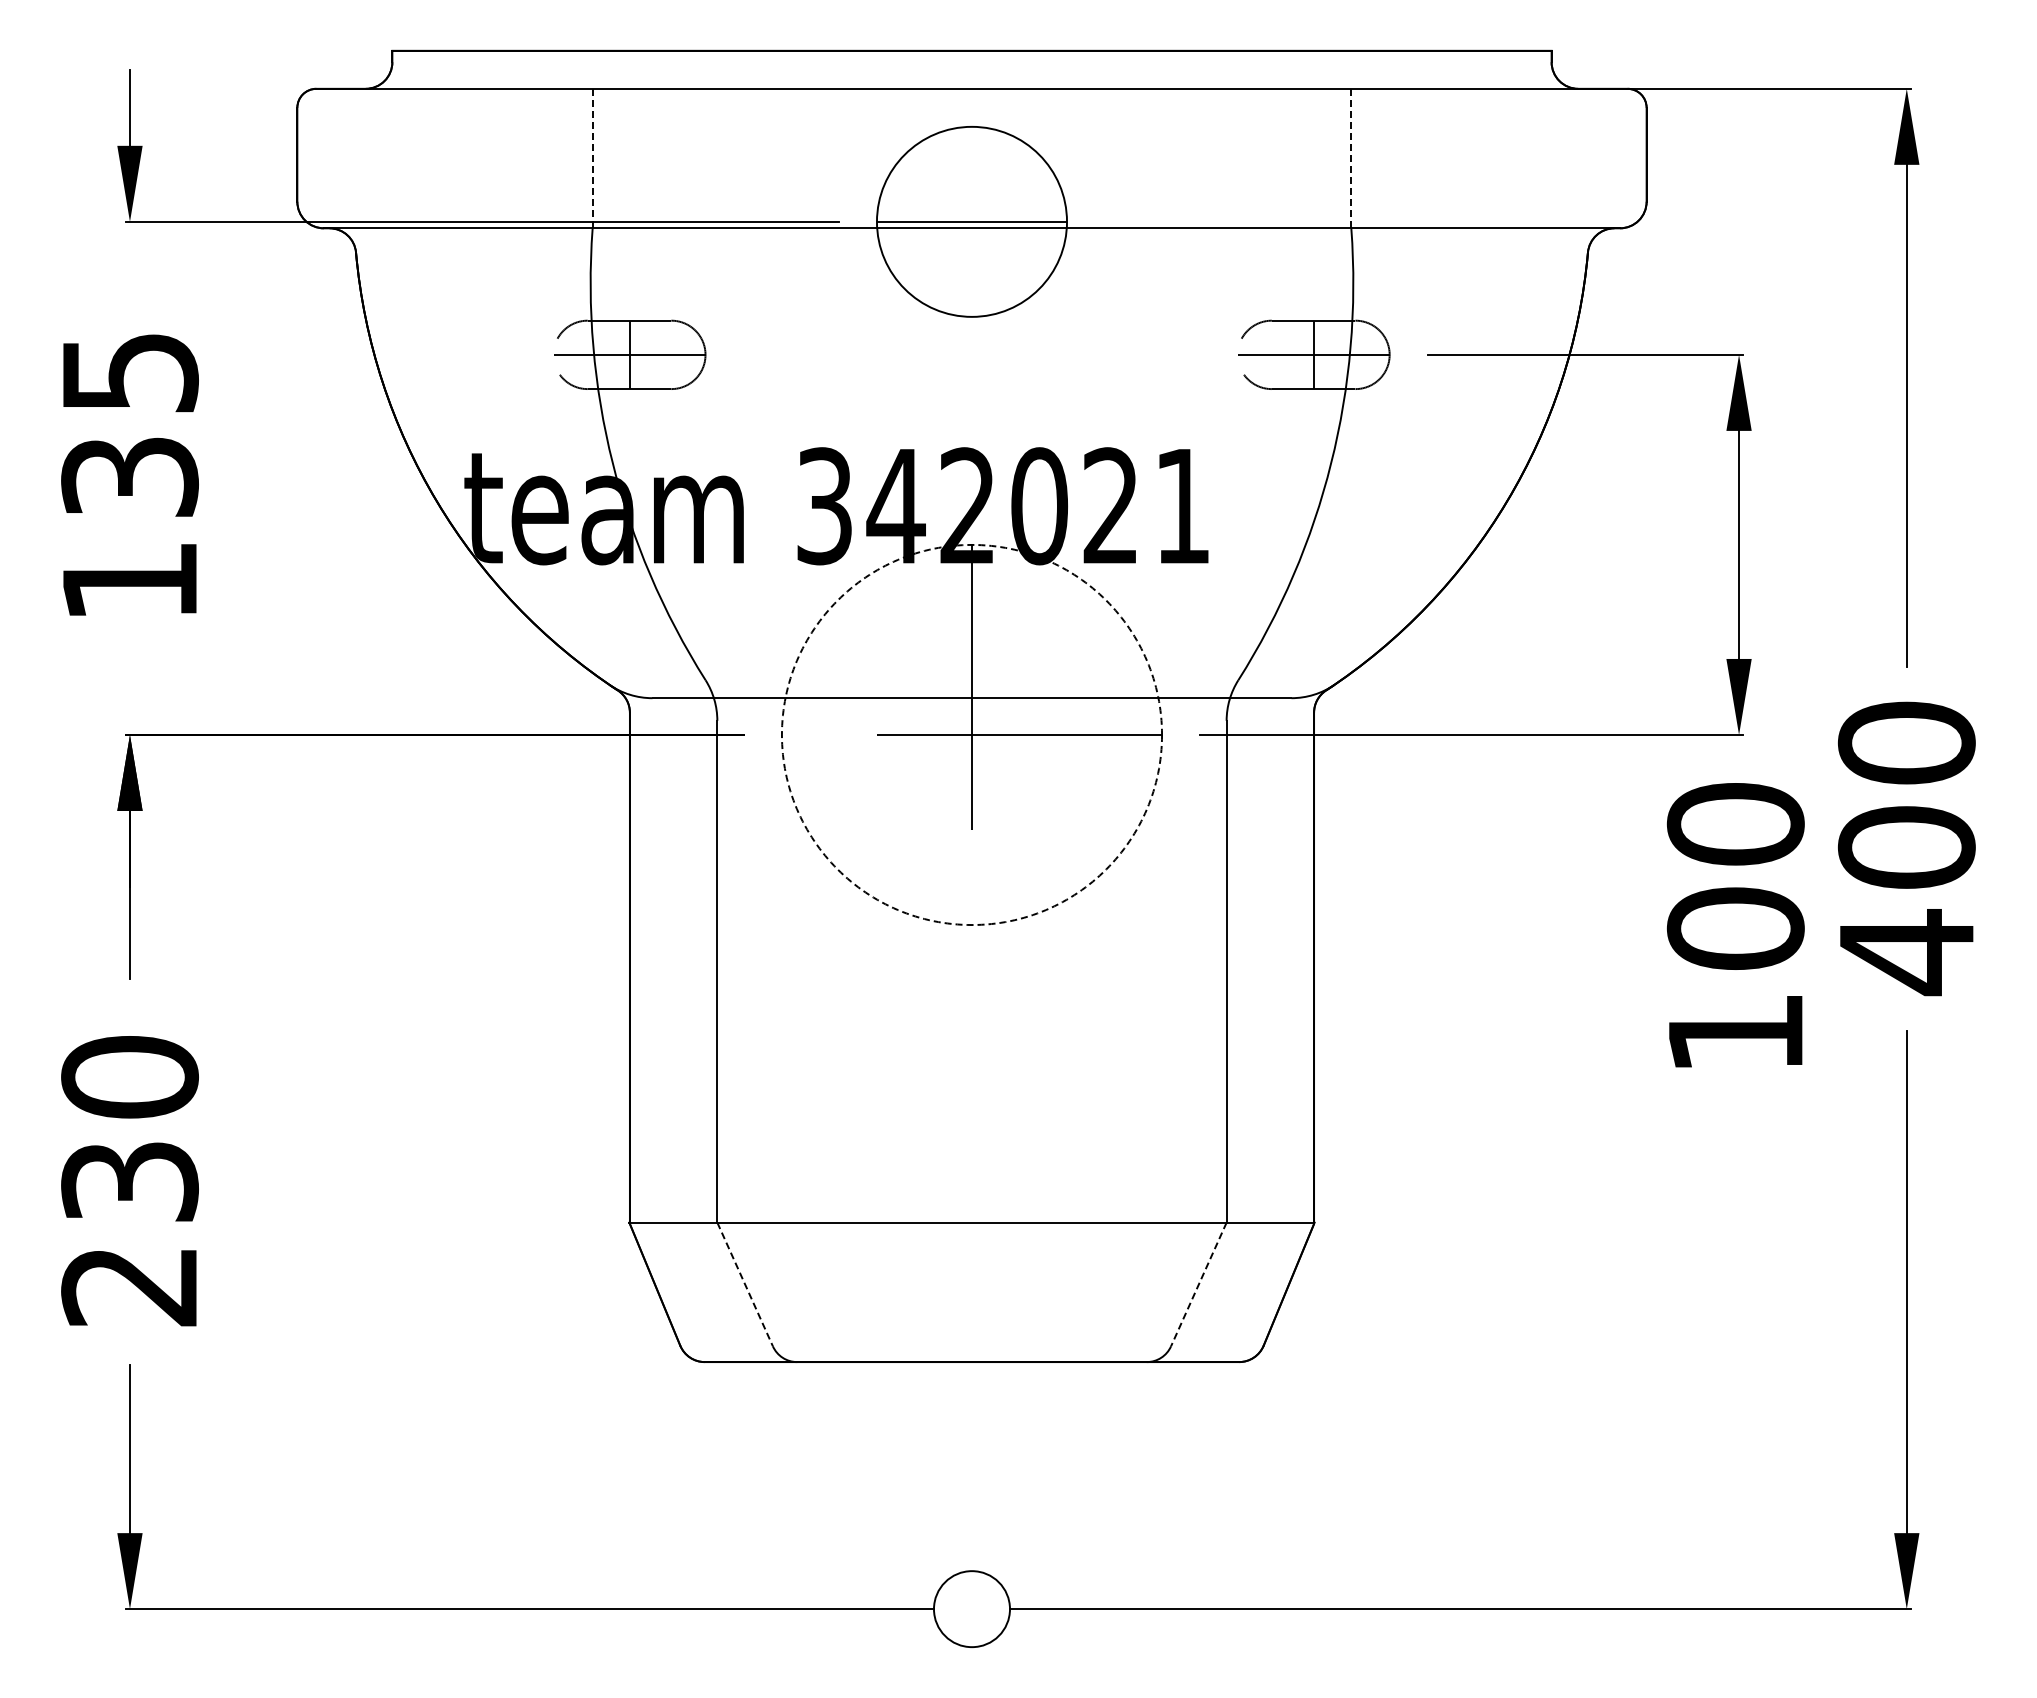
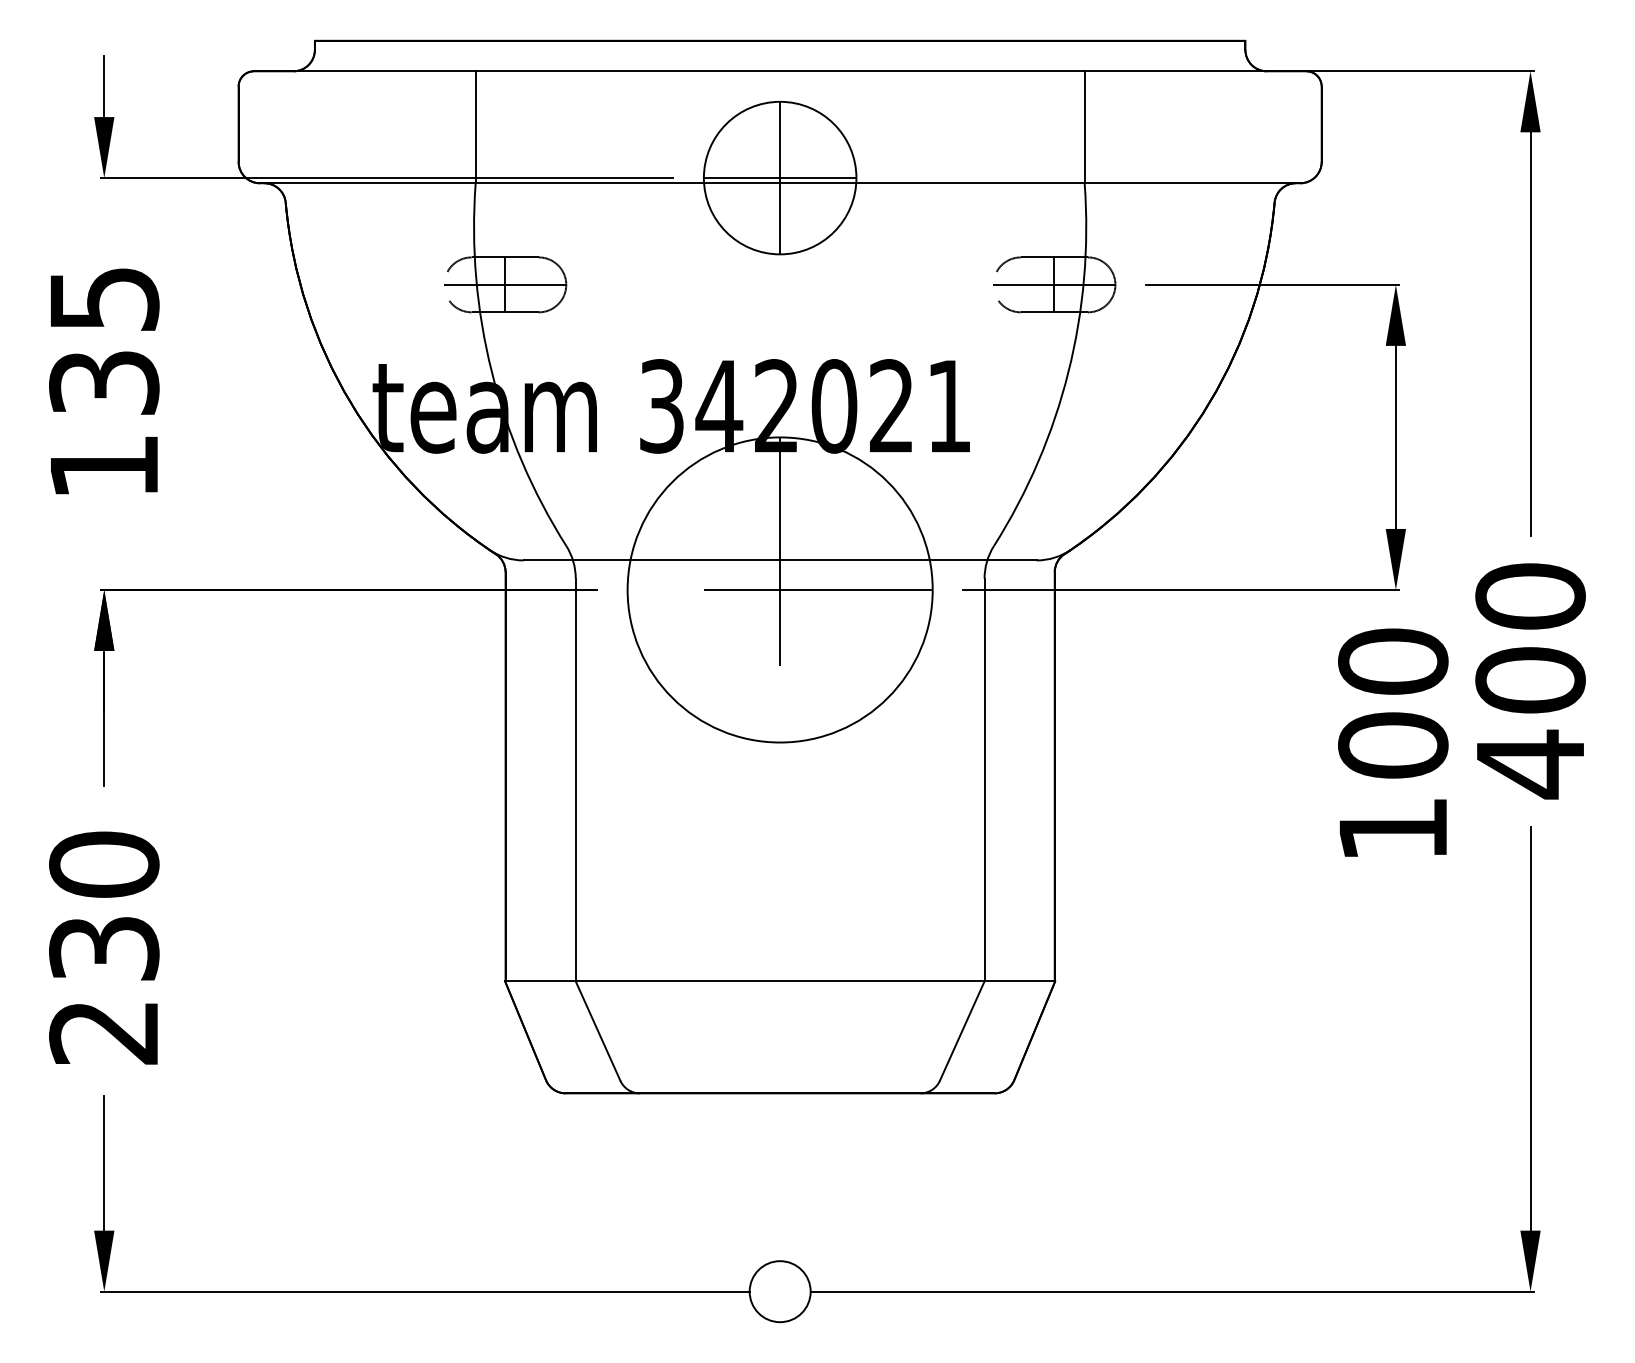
line: (592, 158) -> (475, 127), dashed -> solid
line: (1351, 158) -> (1084, 127), dashed -> solid
line: (971, 221) -> (779, 177), added
circle: (971, 734) -> (779, 589), dashed -> solid
line: (745, 1284) -> (598, 1031), dashed -> solid
line: (1198, 1284) -> (961, 1031), dashed -> solid

